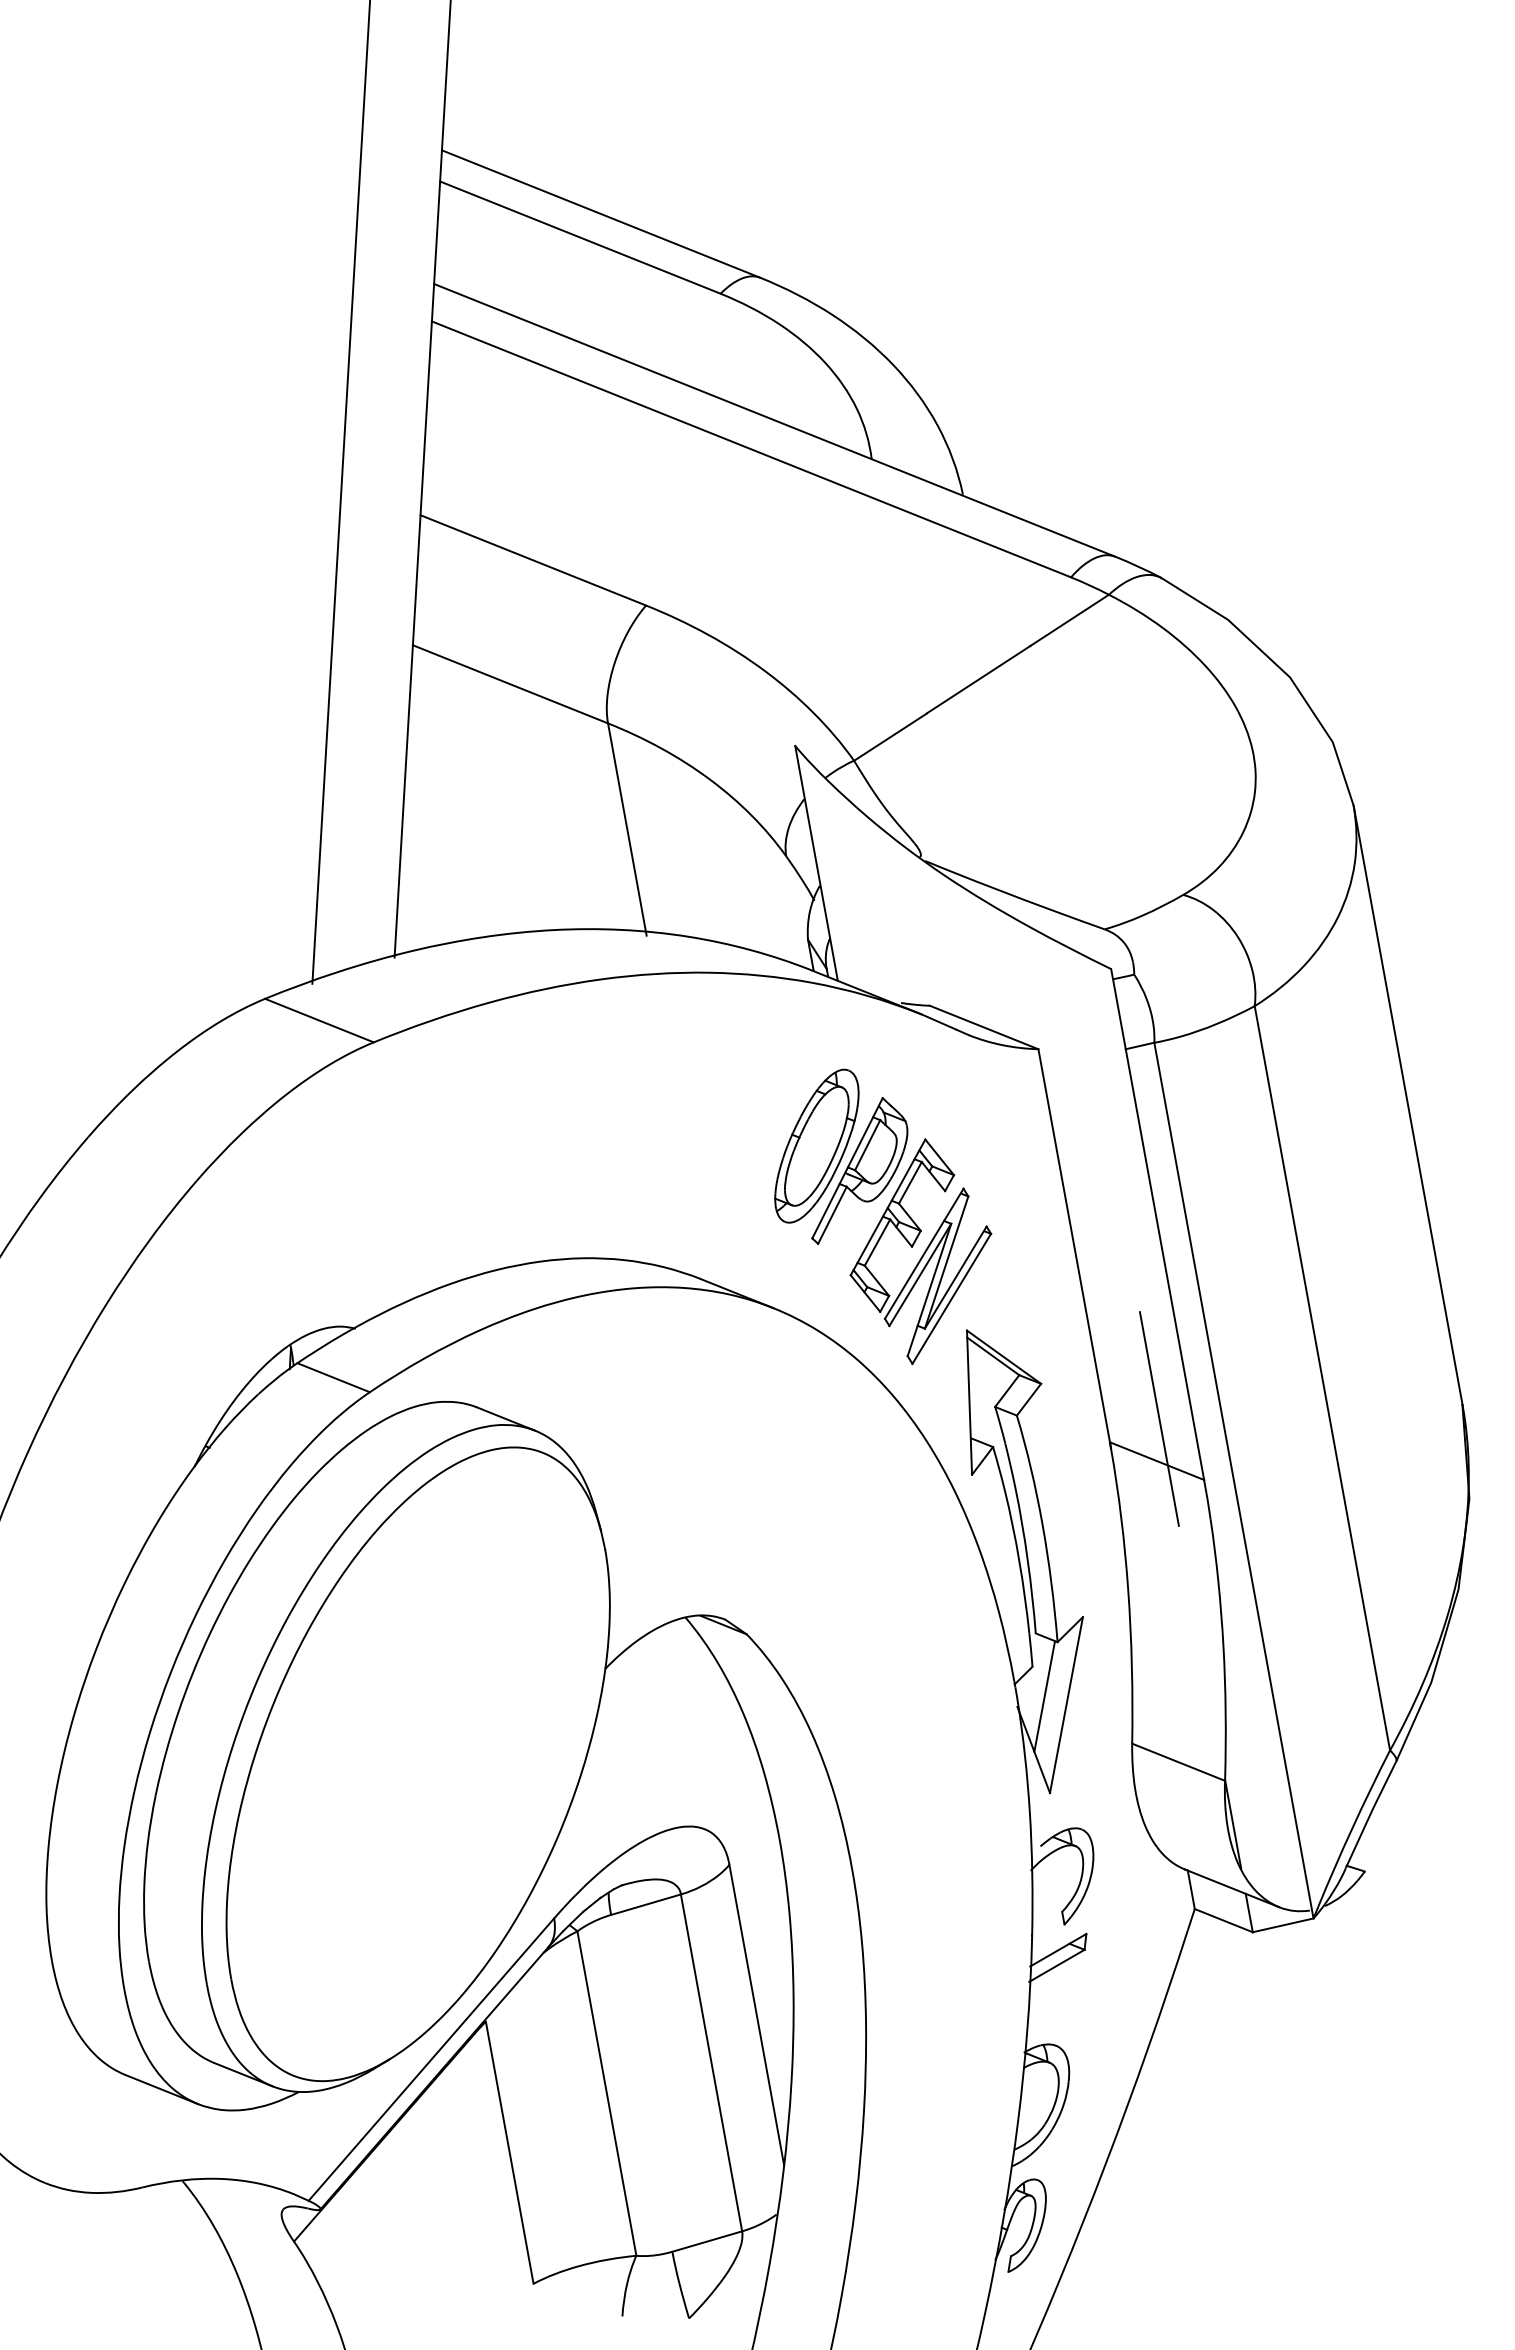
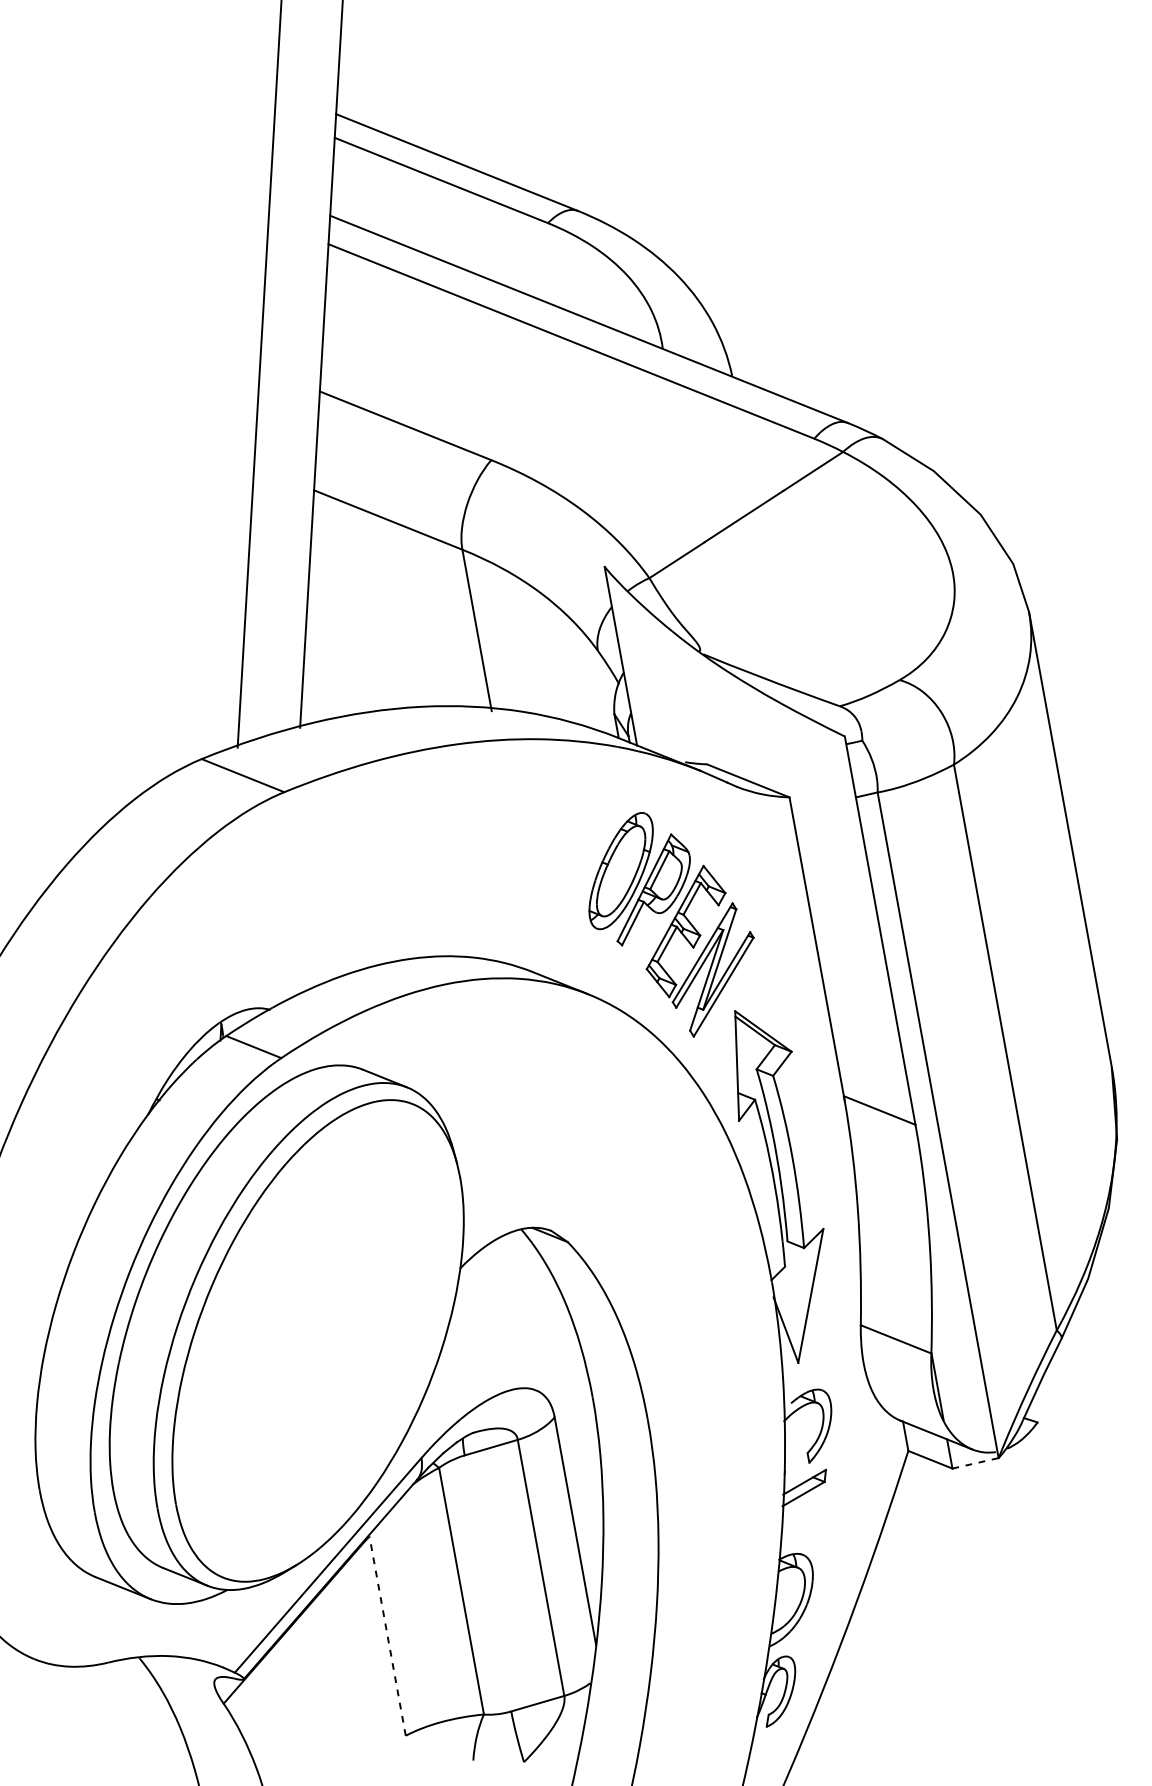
line: (1158, 1418) -> (880, 1078), removed
line: (1044, 1696) -> (794, 1289), removed
line: (1283, 1925) -> (975, 1463), solid -> dashed
line: (509, 2152) -> (387, 1635), solid -> dashed

